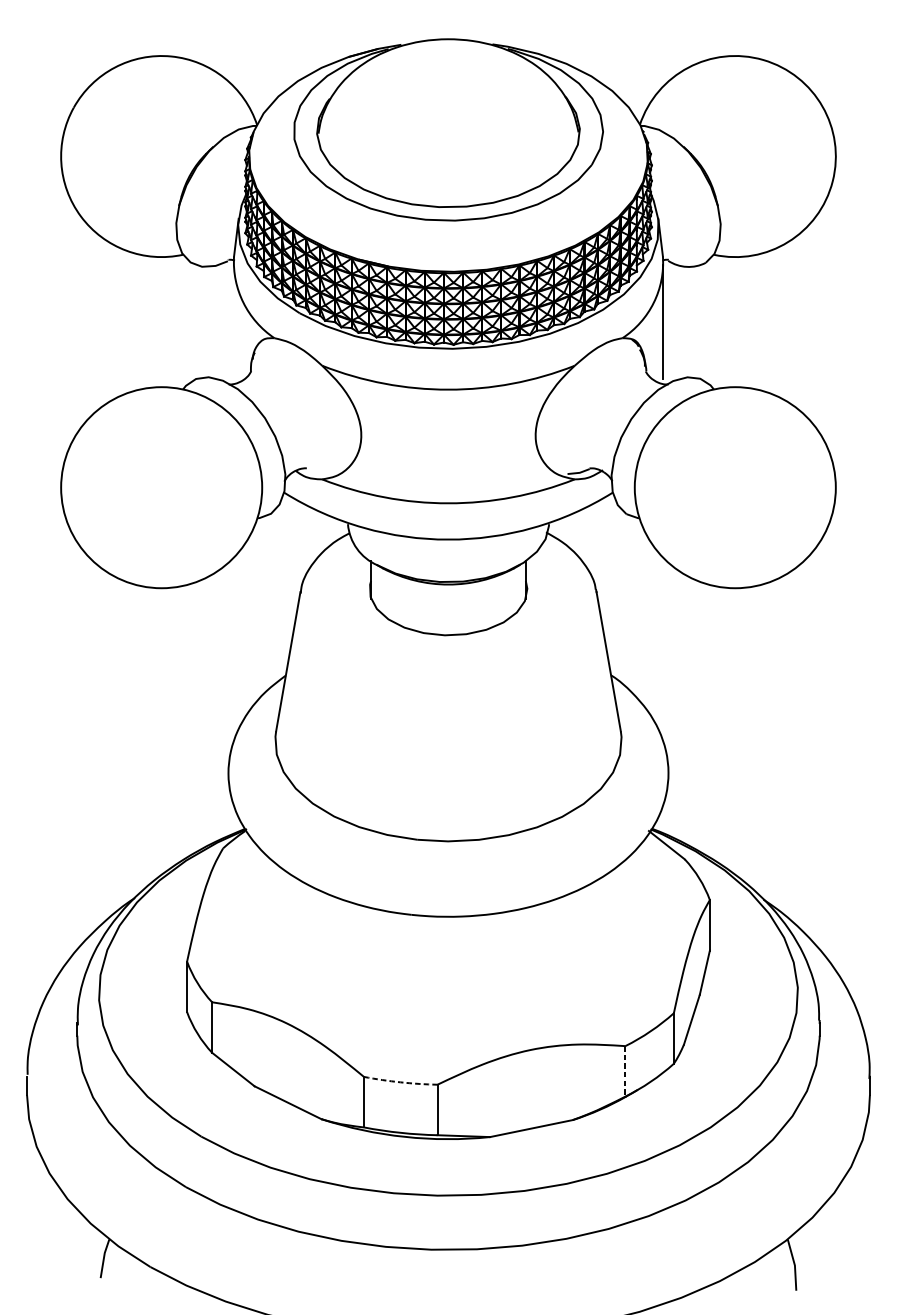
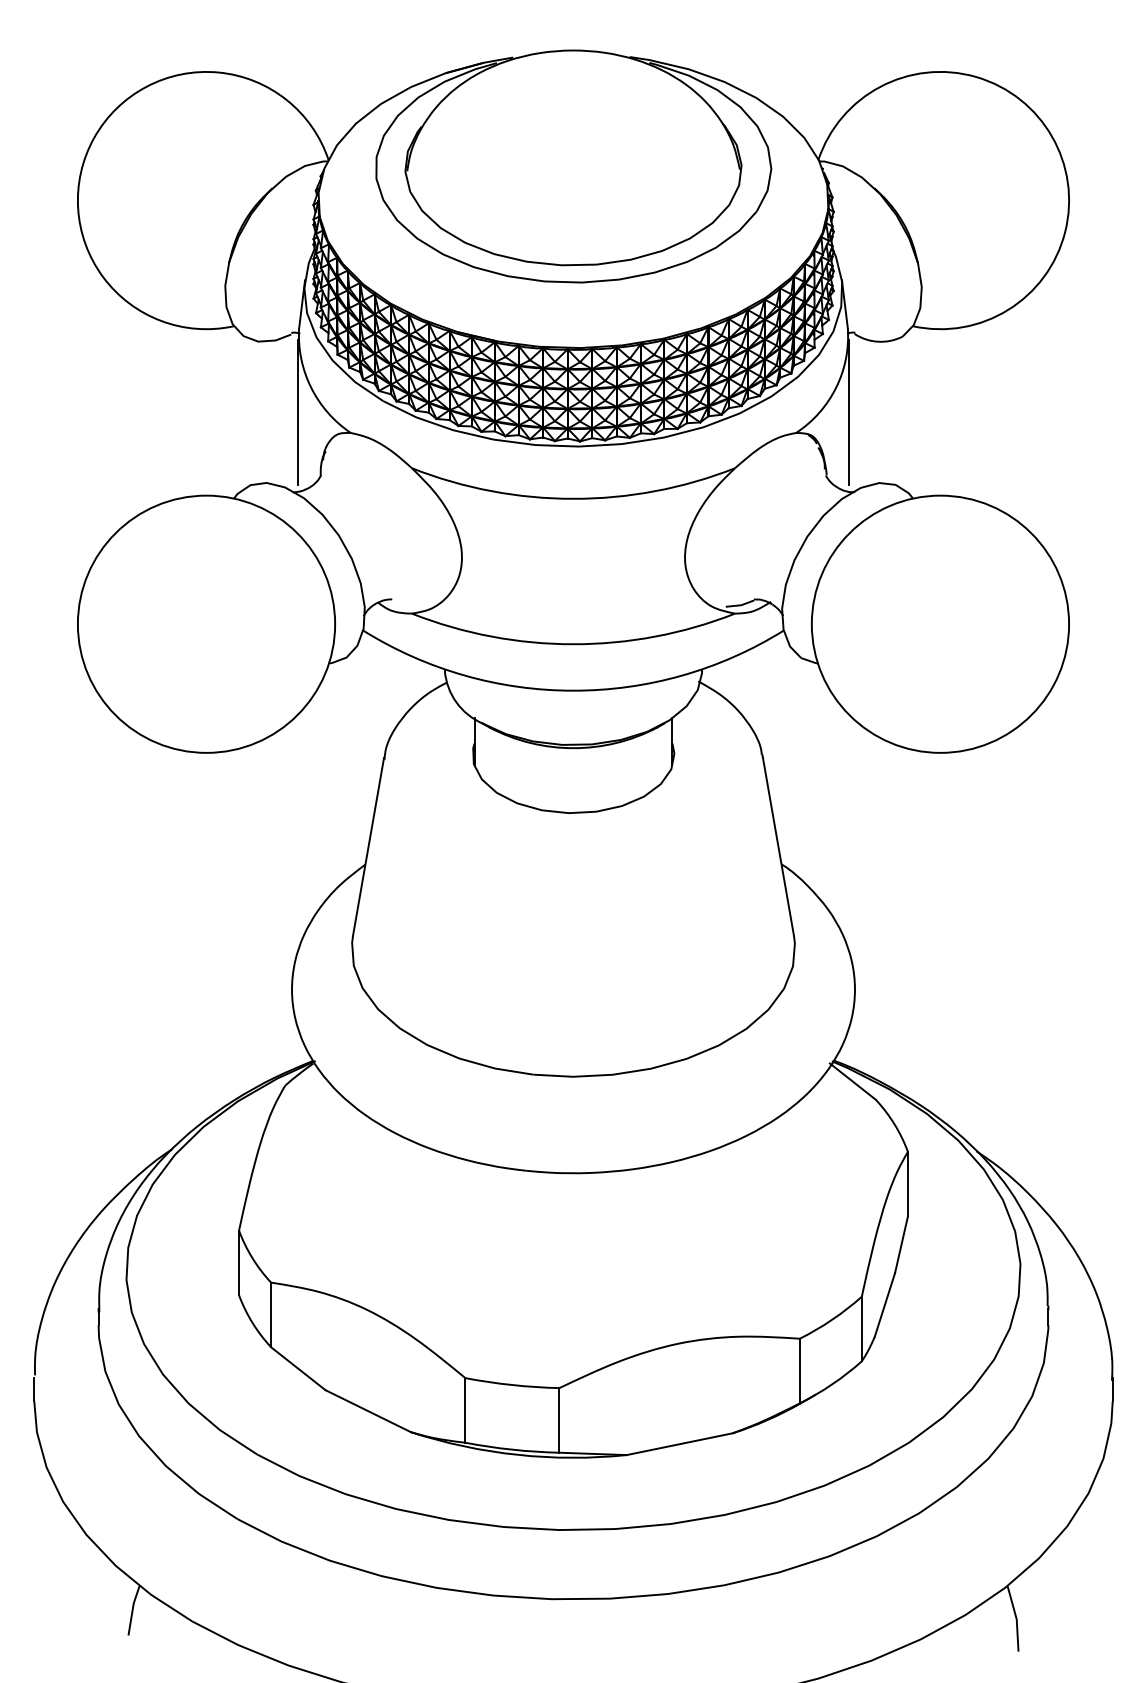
line: (233, 322) -> (298, 412), added
line: (625, 1071) -> (799, 1371), dashed -> solid
arc: (400, 1082) -> (512, 1385), dashed -> solid

